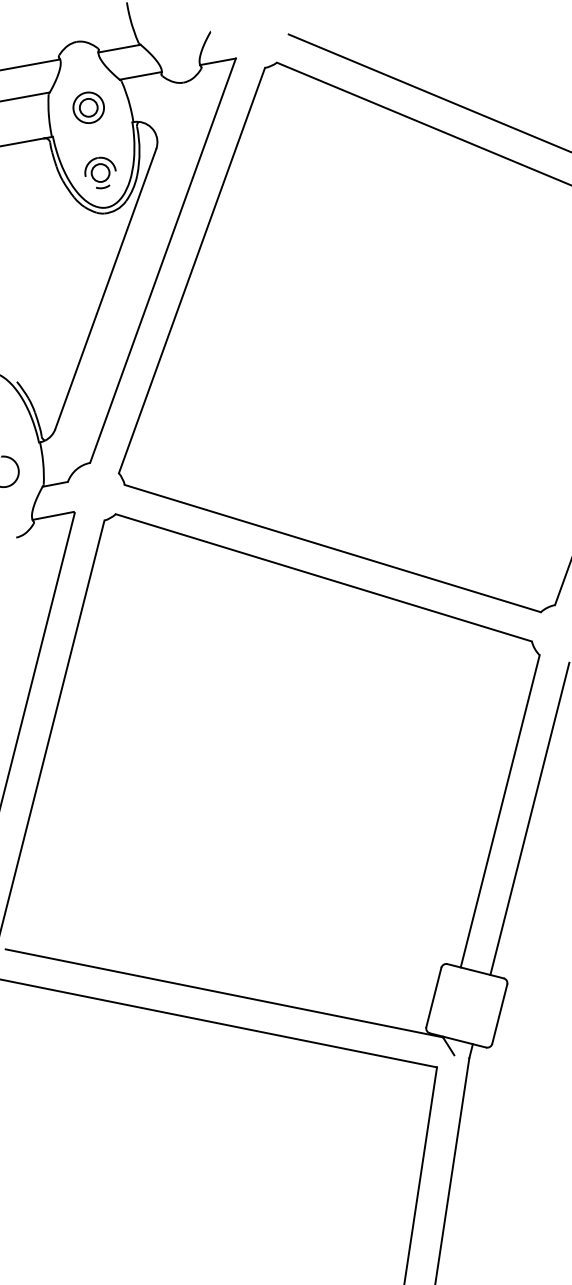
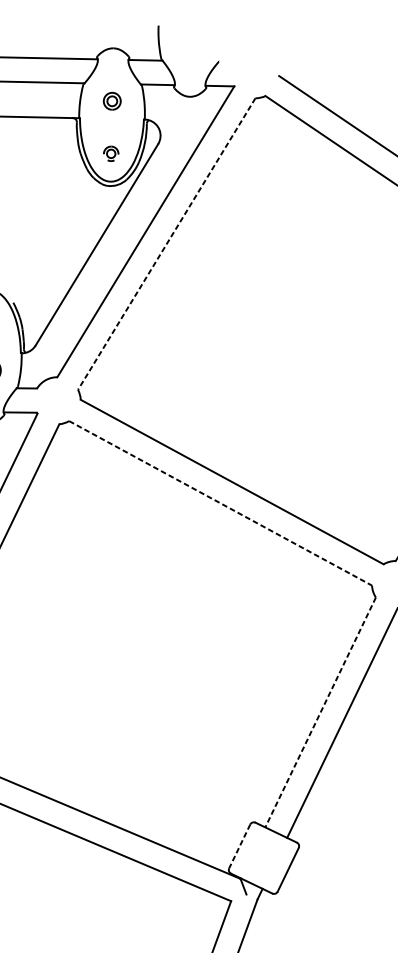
part: (88, 107) -> (112, 101), size x0.7
part: (100, 172) -> (111, 153), size x0.6
line: (191, 271) -> (166, 244), solid -> dashed
line: (323, 577) -> (220, 503), solid -> dashed
line: (500, 811) -> (320, 712), solid -> dashed
line: (433, 997) -> (239, 846), solid -> dashed

